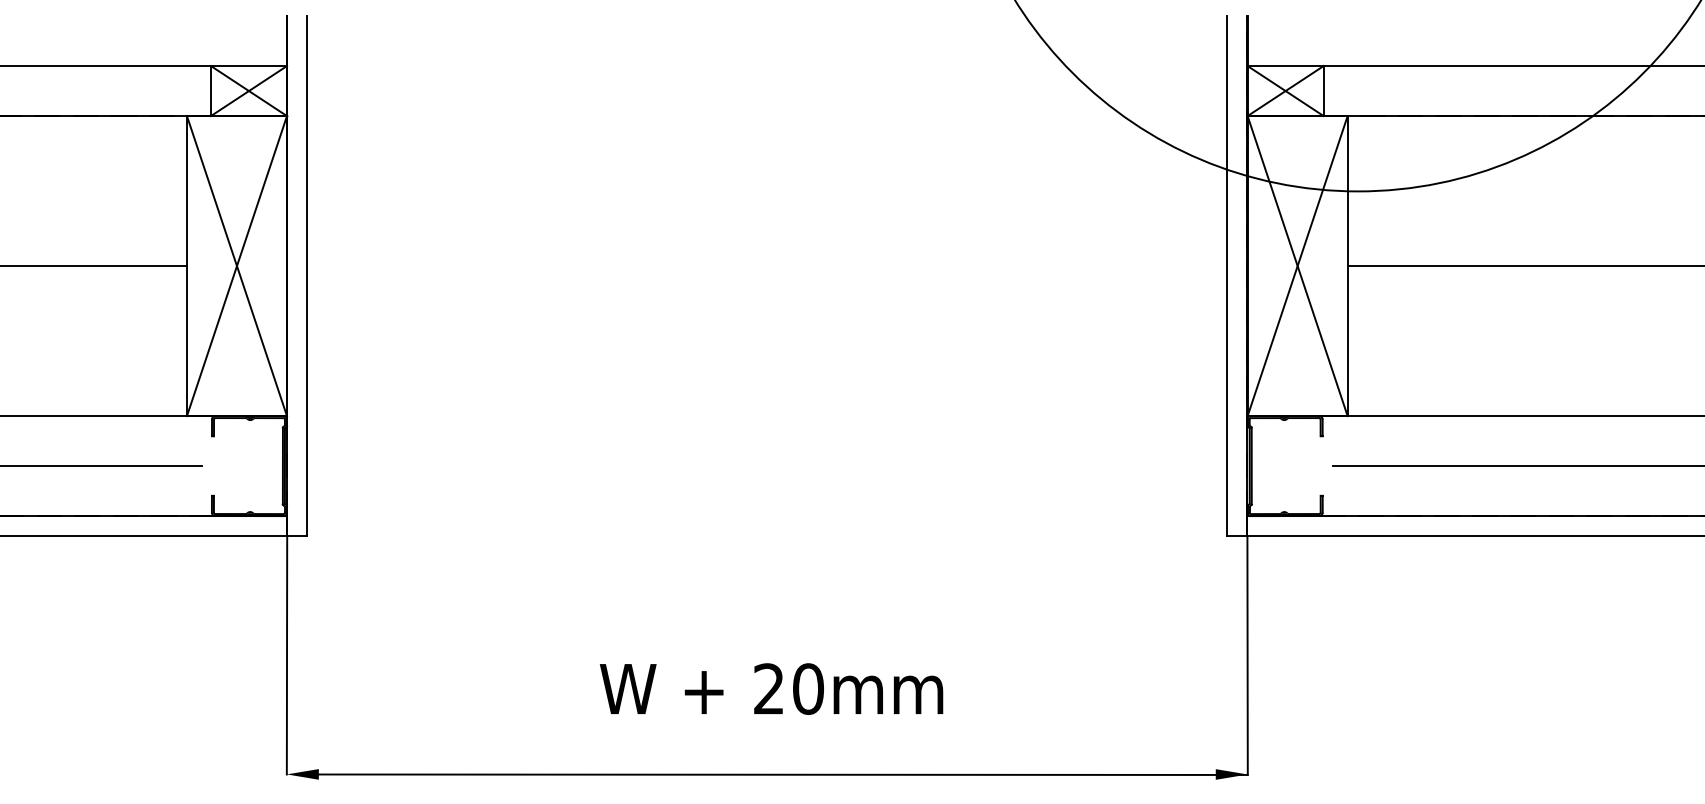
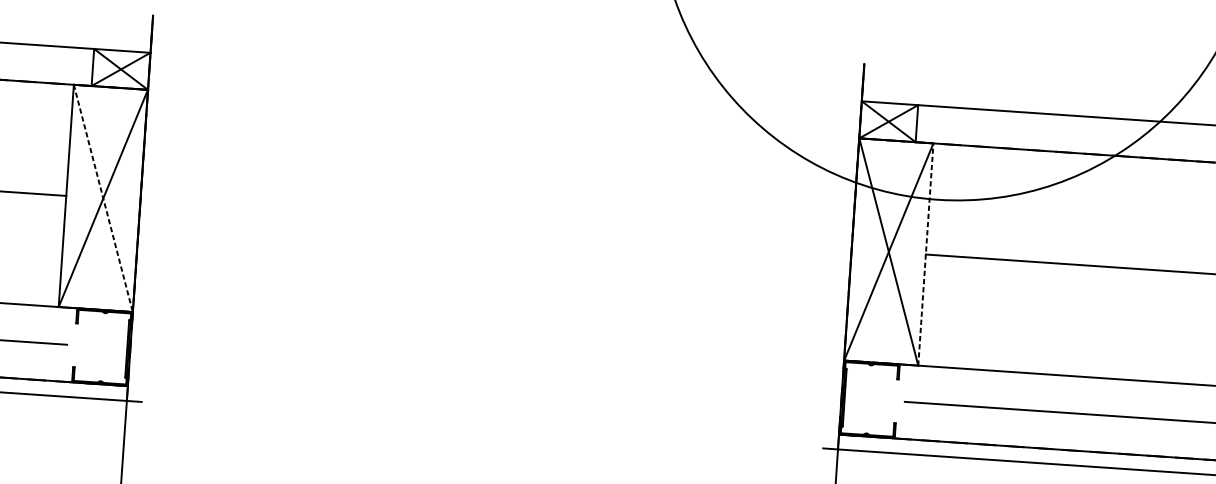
line: (1347, 265) -> (925, 254), solid -> dashed
line: (237, 266) -> (103, 198), solid -> dashed
line: (307, 276) -> (155, 209), removed
line: (1227, 276) -> (836, 256), removed

